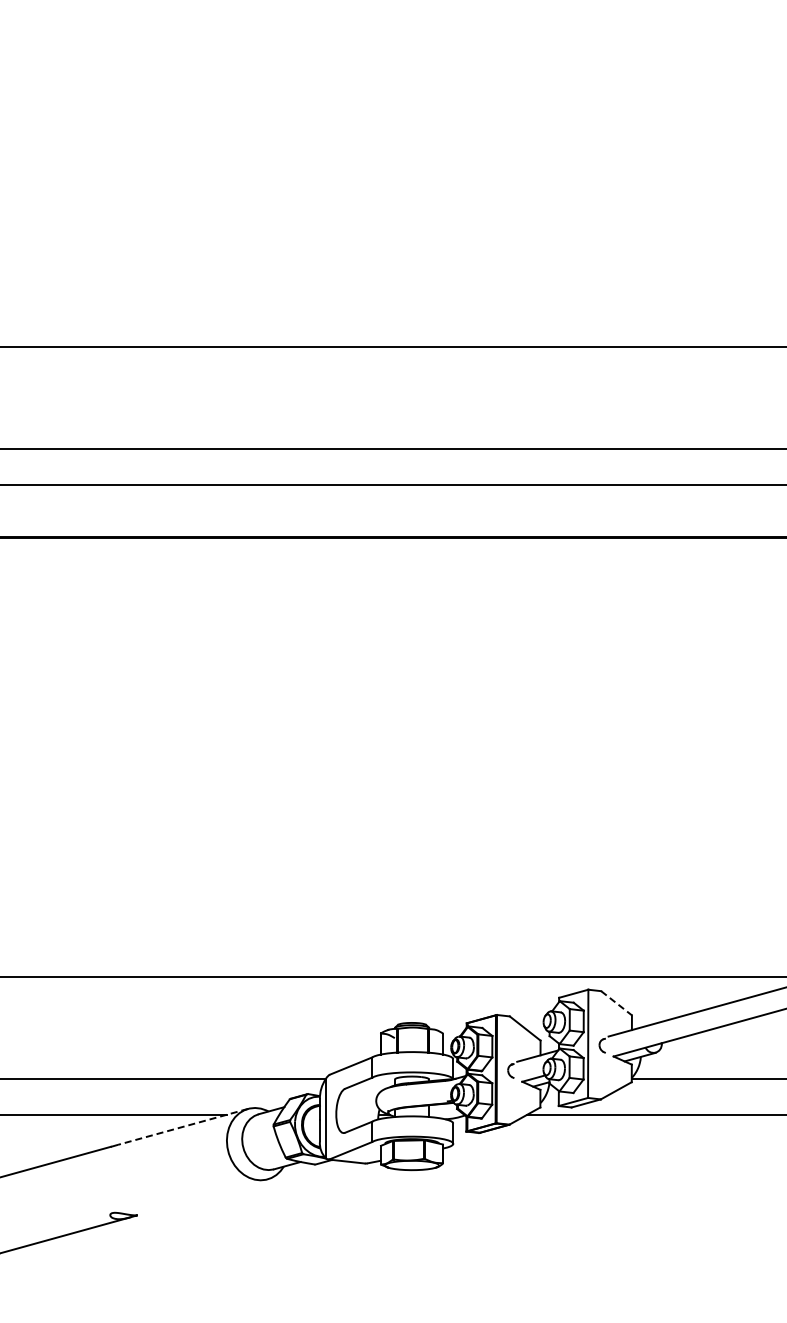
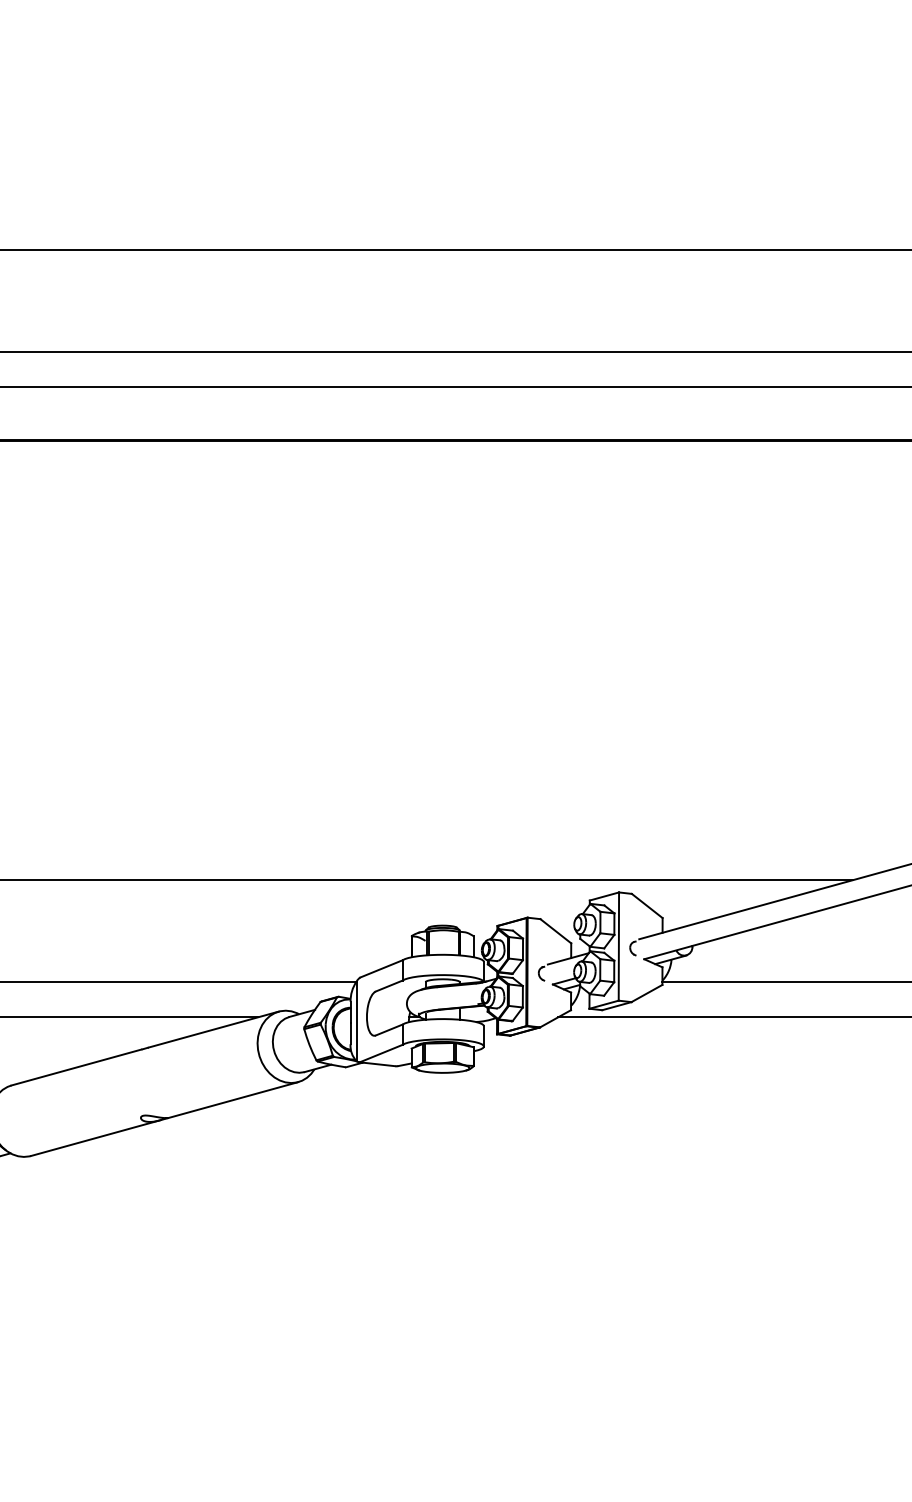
line: (616, 1002) -> (647, 905), dashed -> solid
line: (182, 1126) -> (213, 1029), dashed -> solid
line: (202, 1197) -> (233, 1100), added

